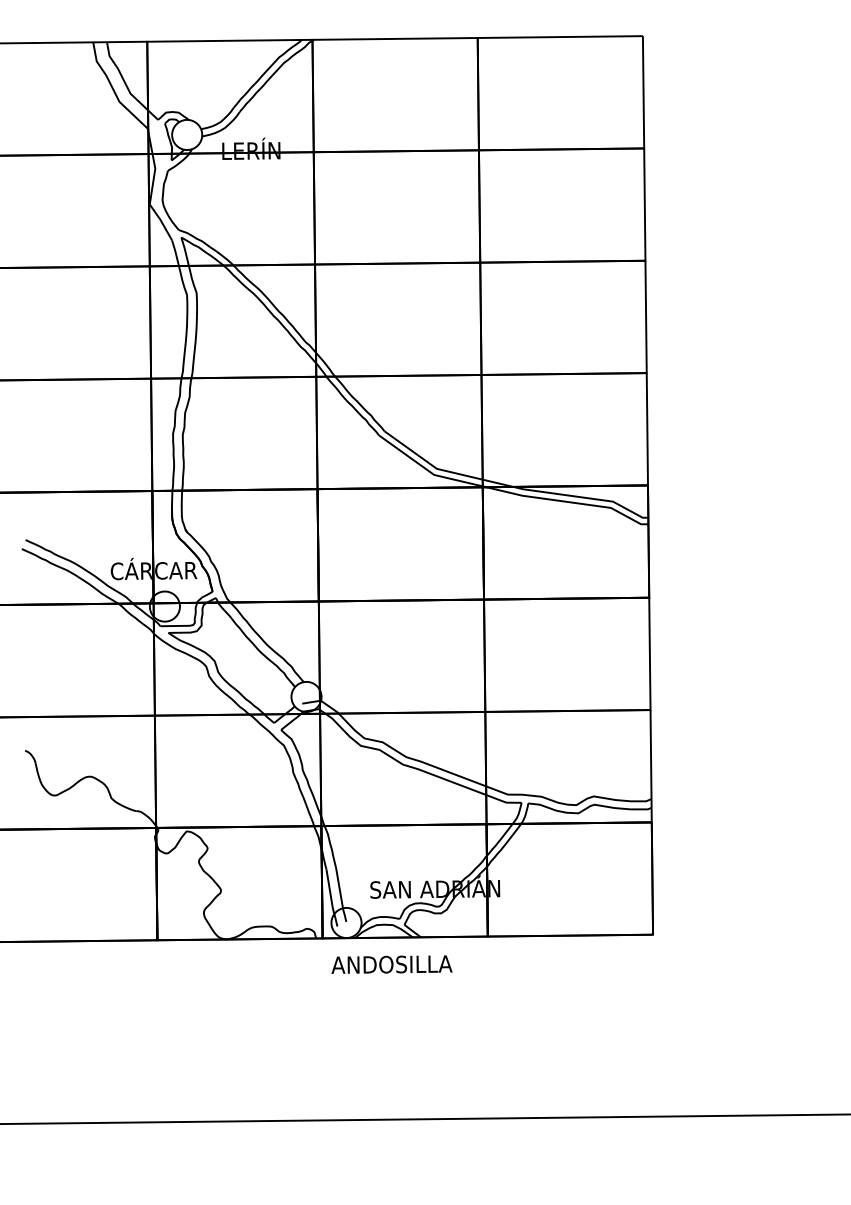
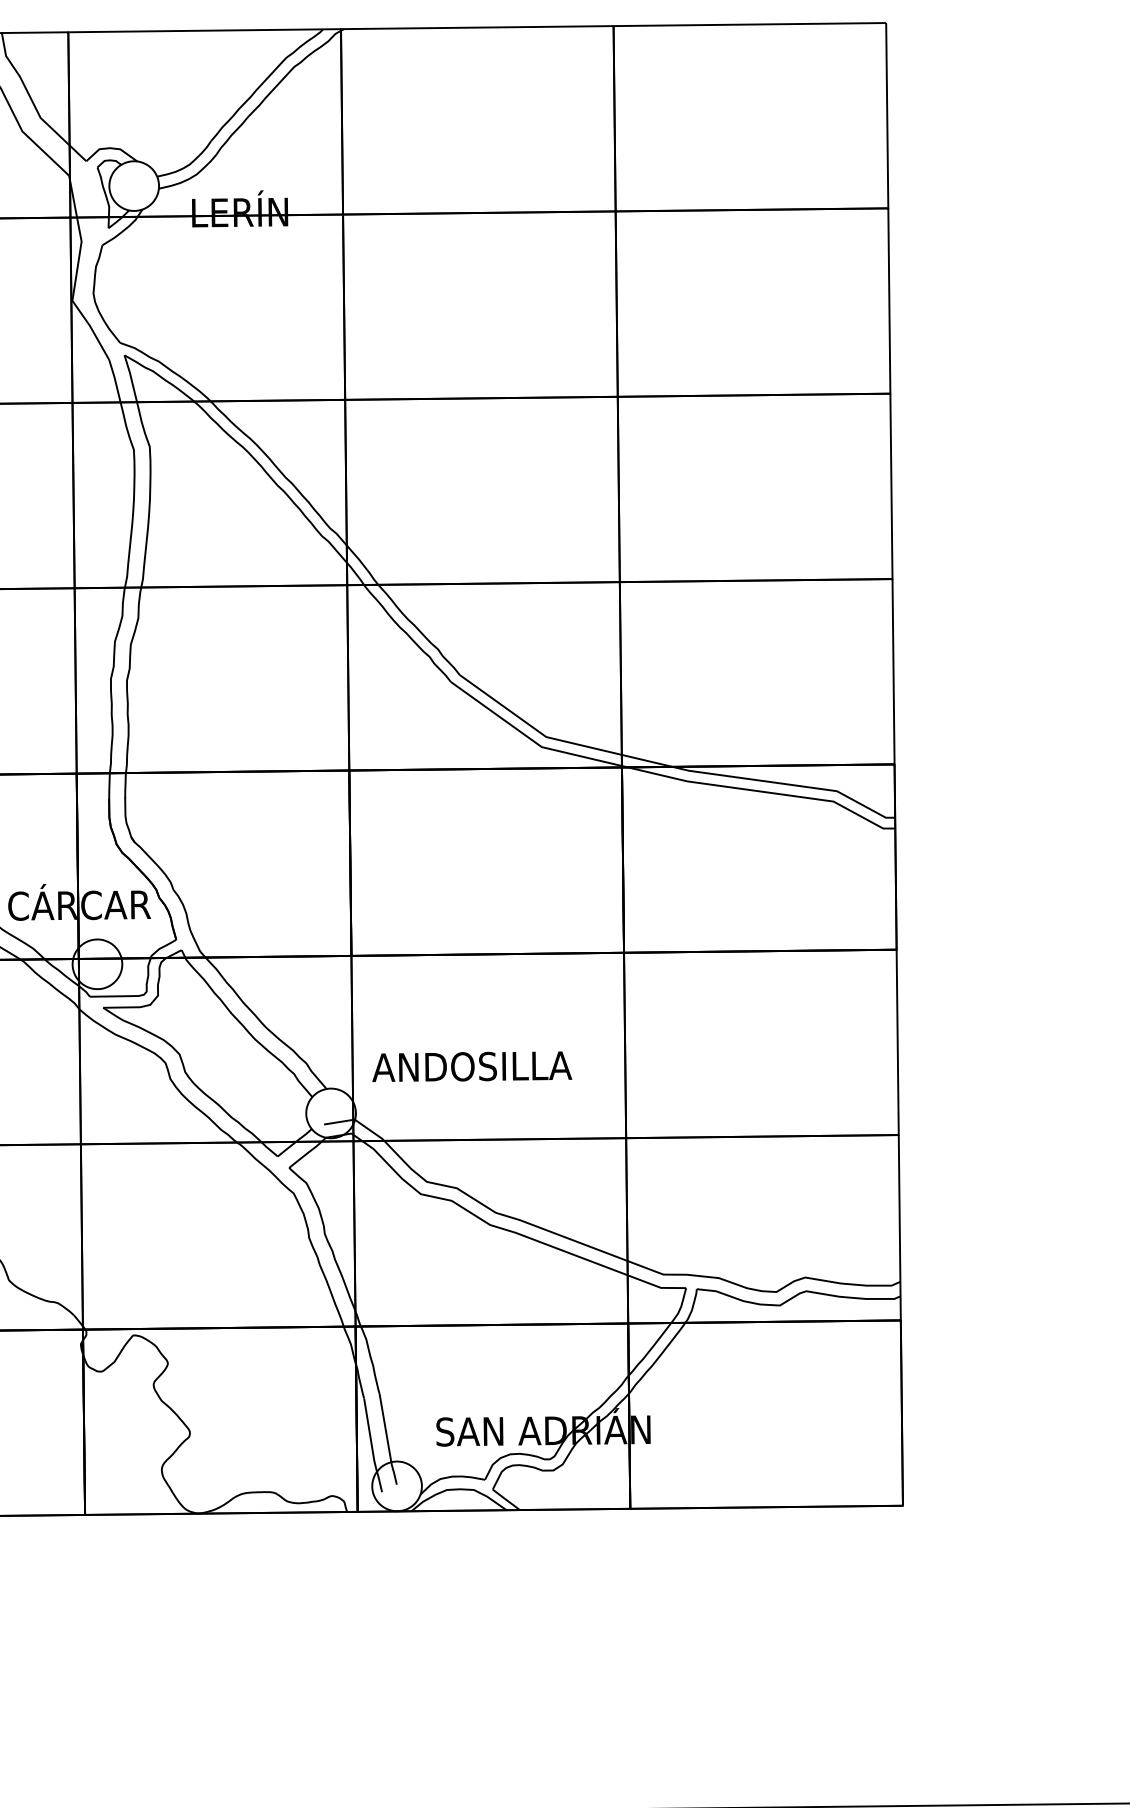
text: (391, 964) -> (471, 1066), moved

